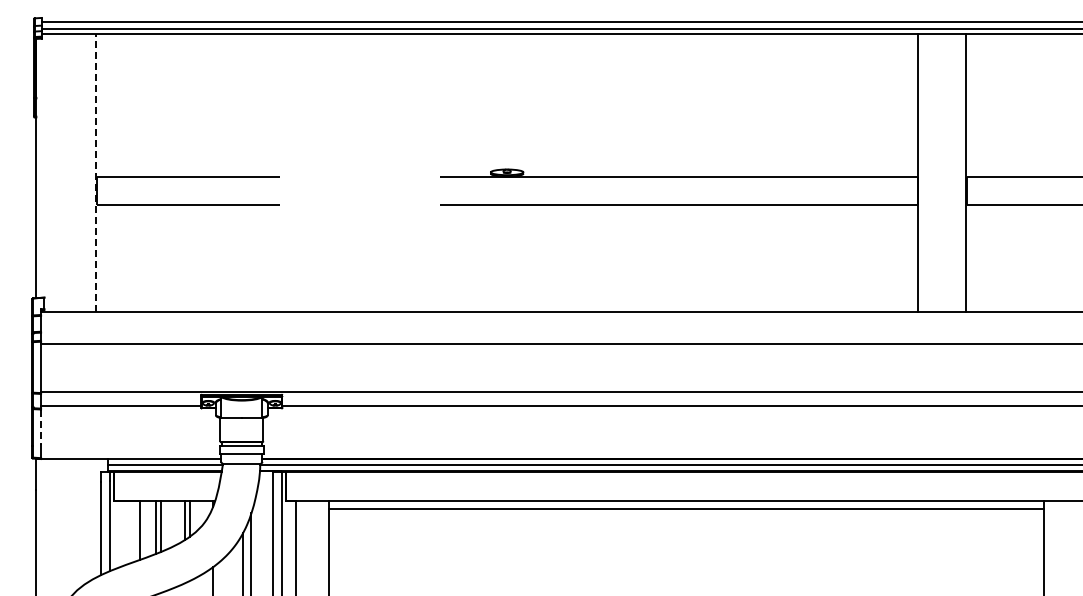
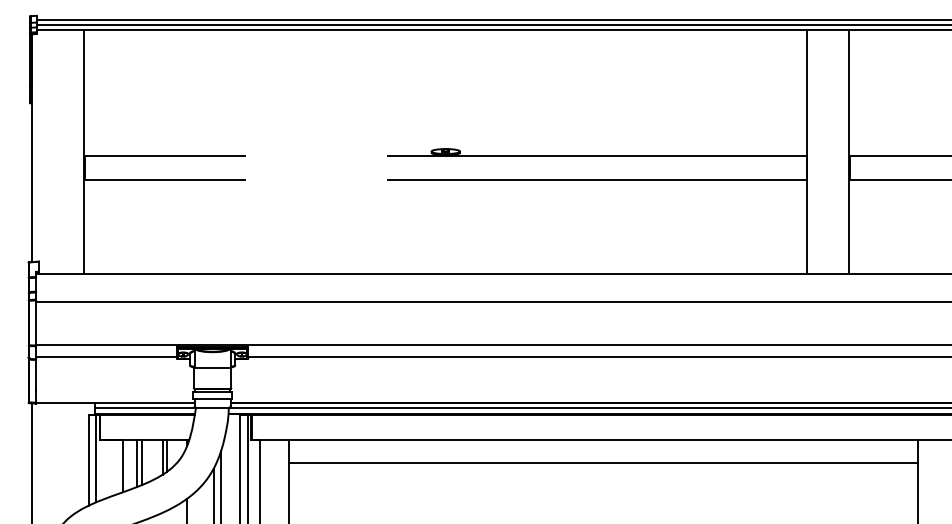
line: (96, 172) -> (84, 151), dashed -> solid
line: (41, 427) -> (36, 375), dashed -> solid
line: (686, 508) -> (603, 462), moved

